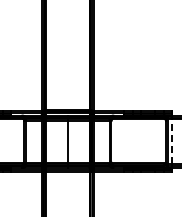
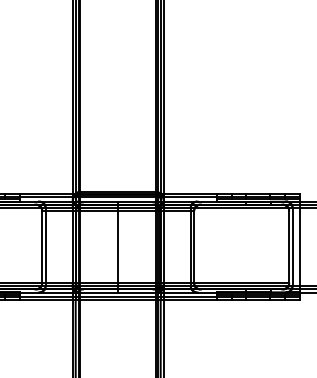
line: (172, 141) -> (300, 246), dashed -> solid

